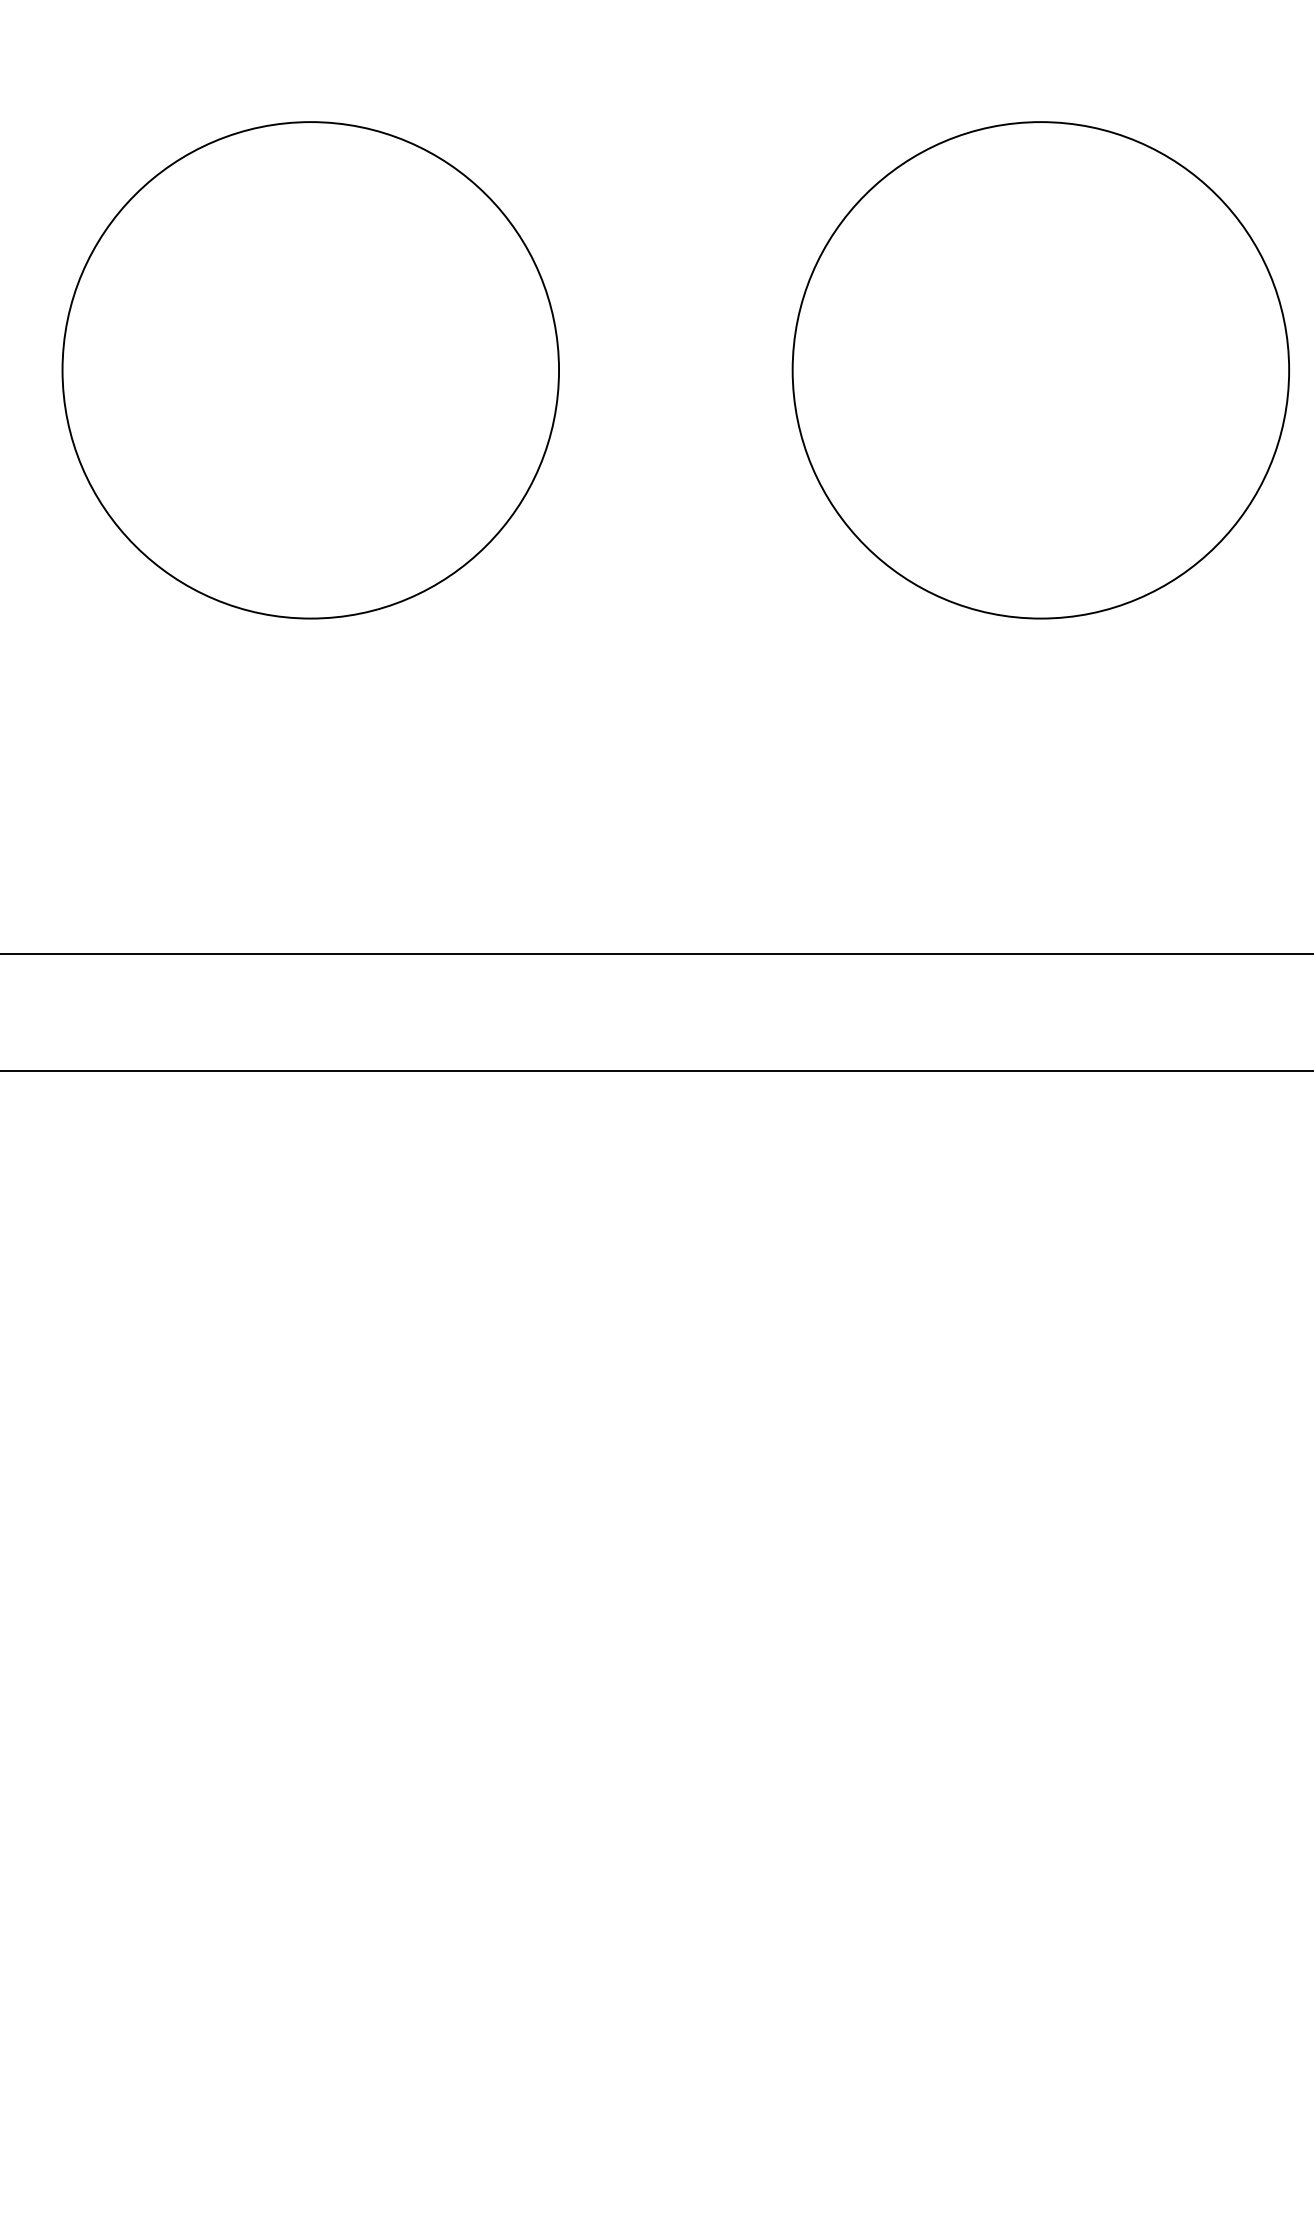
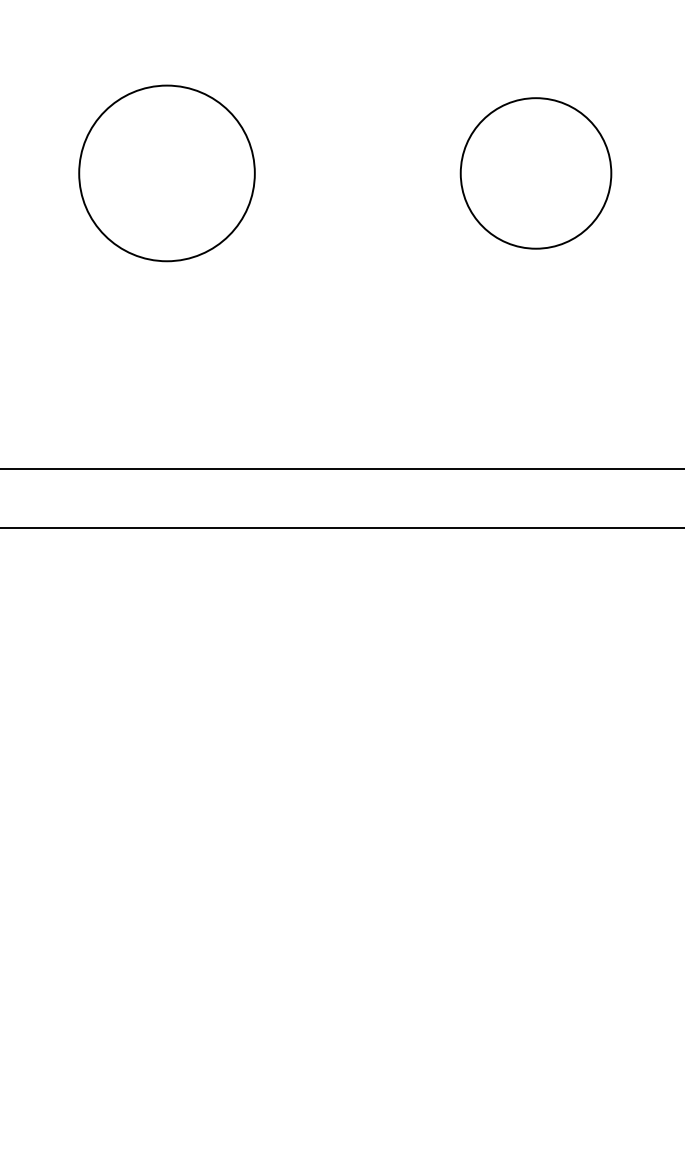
circle: (309, 370) -> (166, 173), size x0.7
circle: (1039, 370) -> (535, 173), size x0.6

